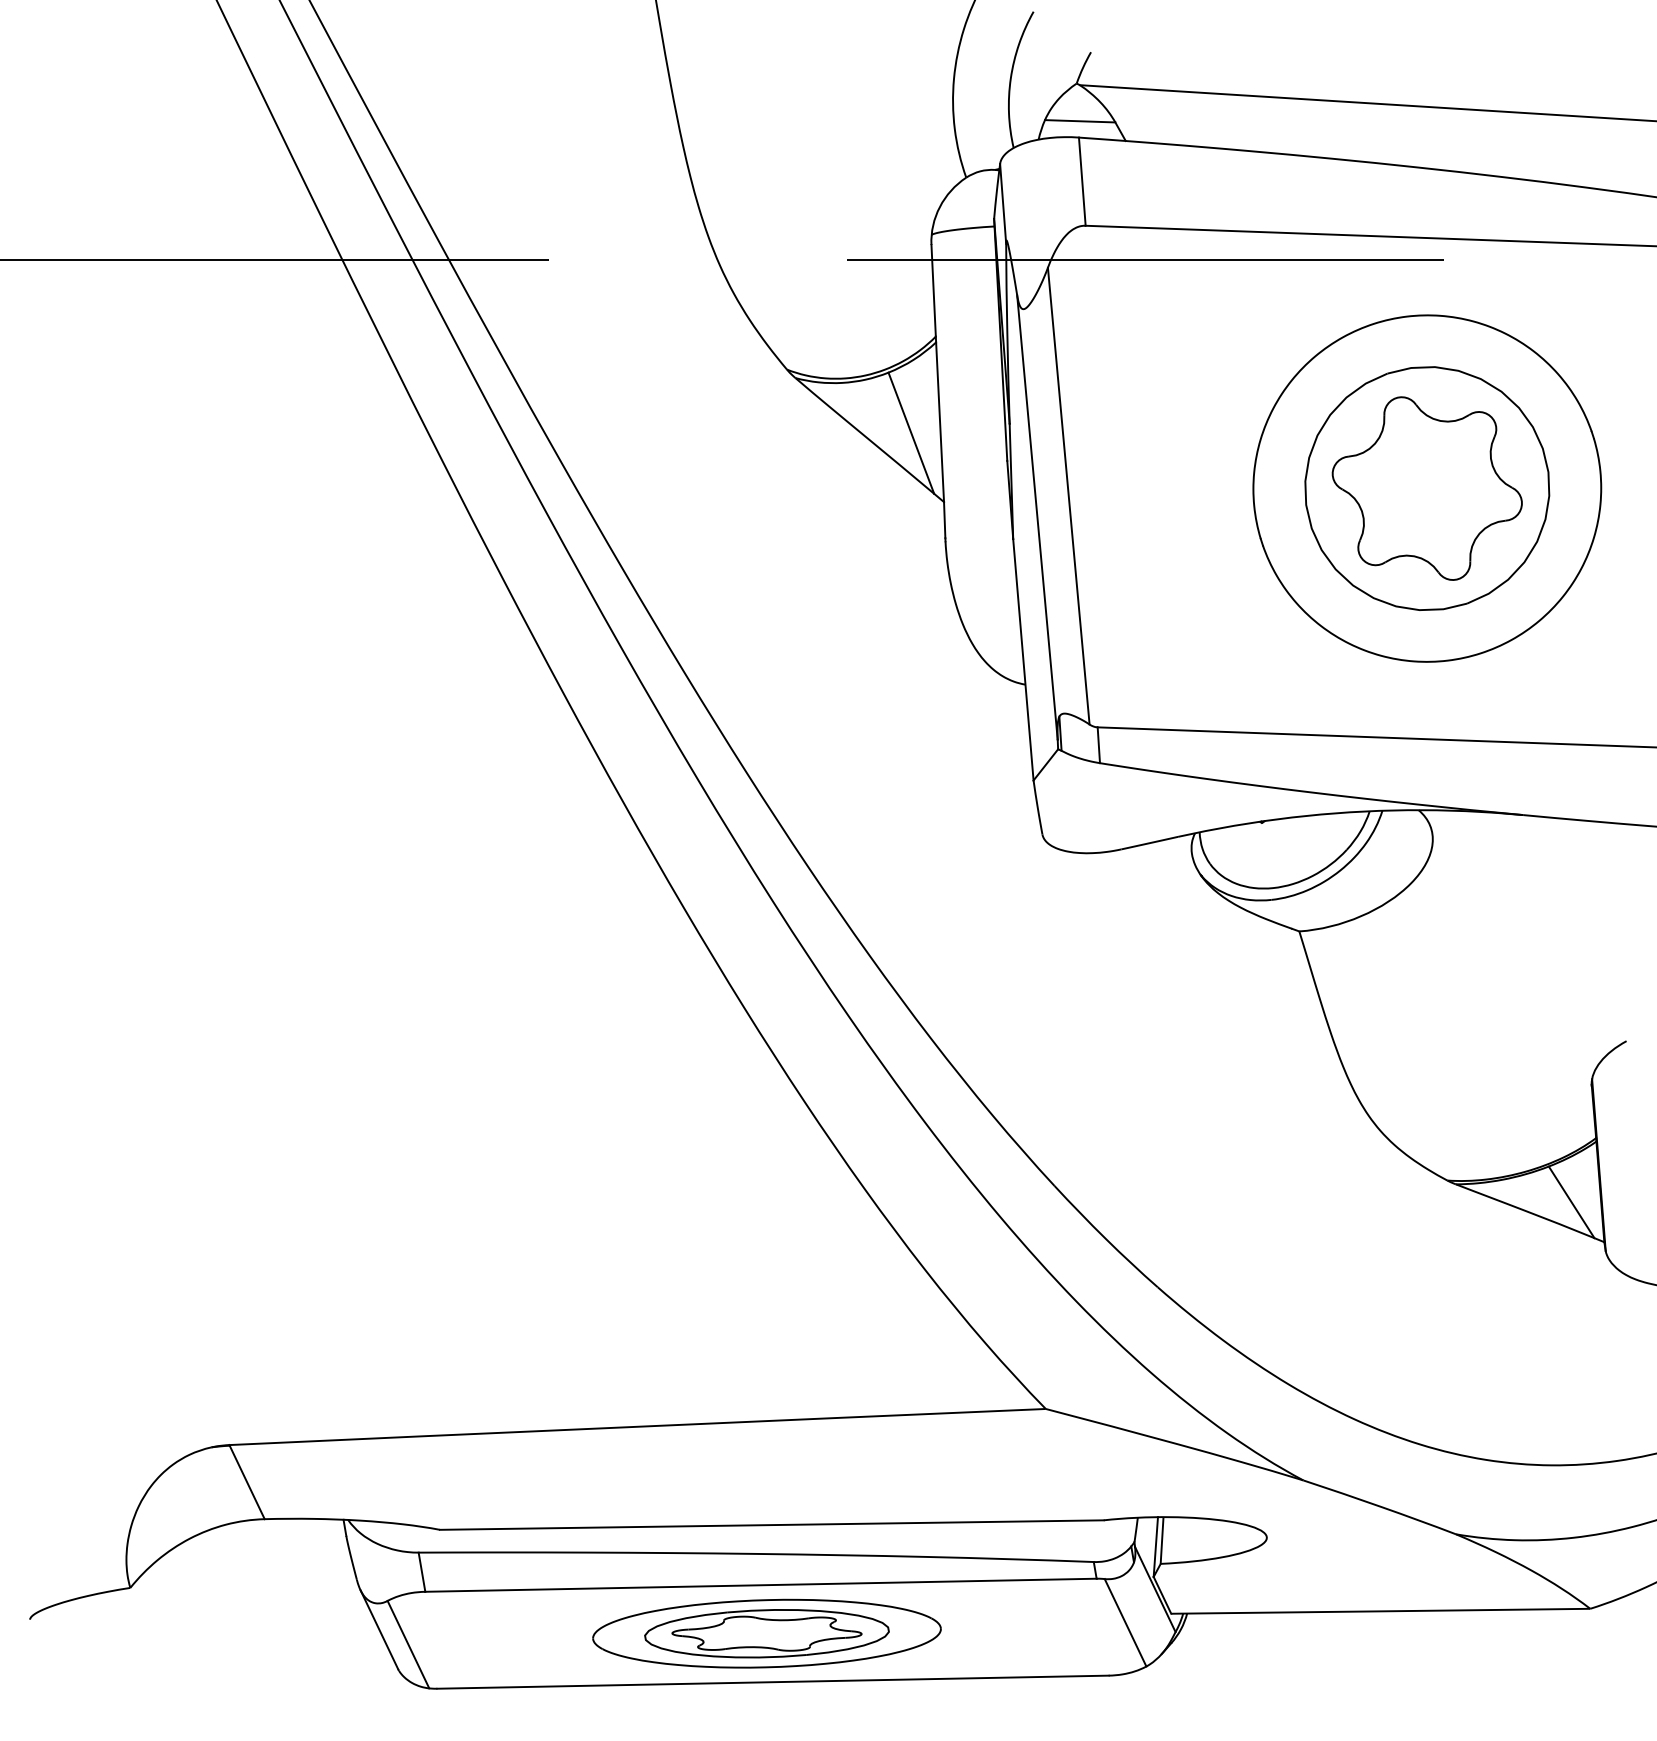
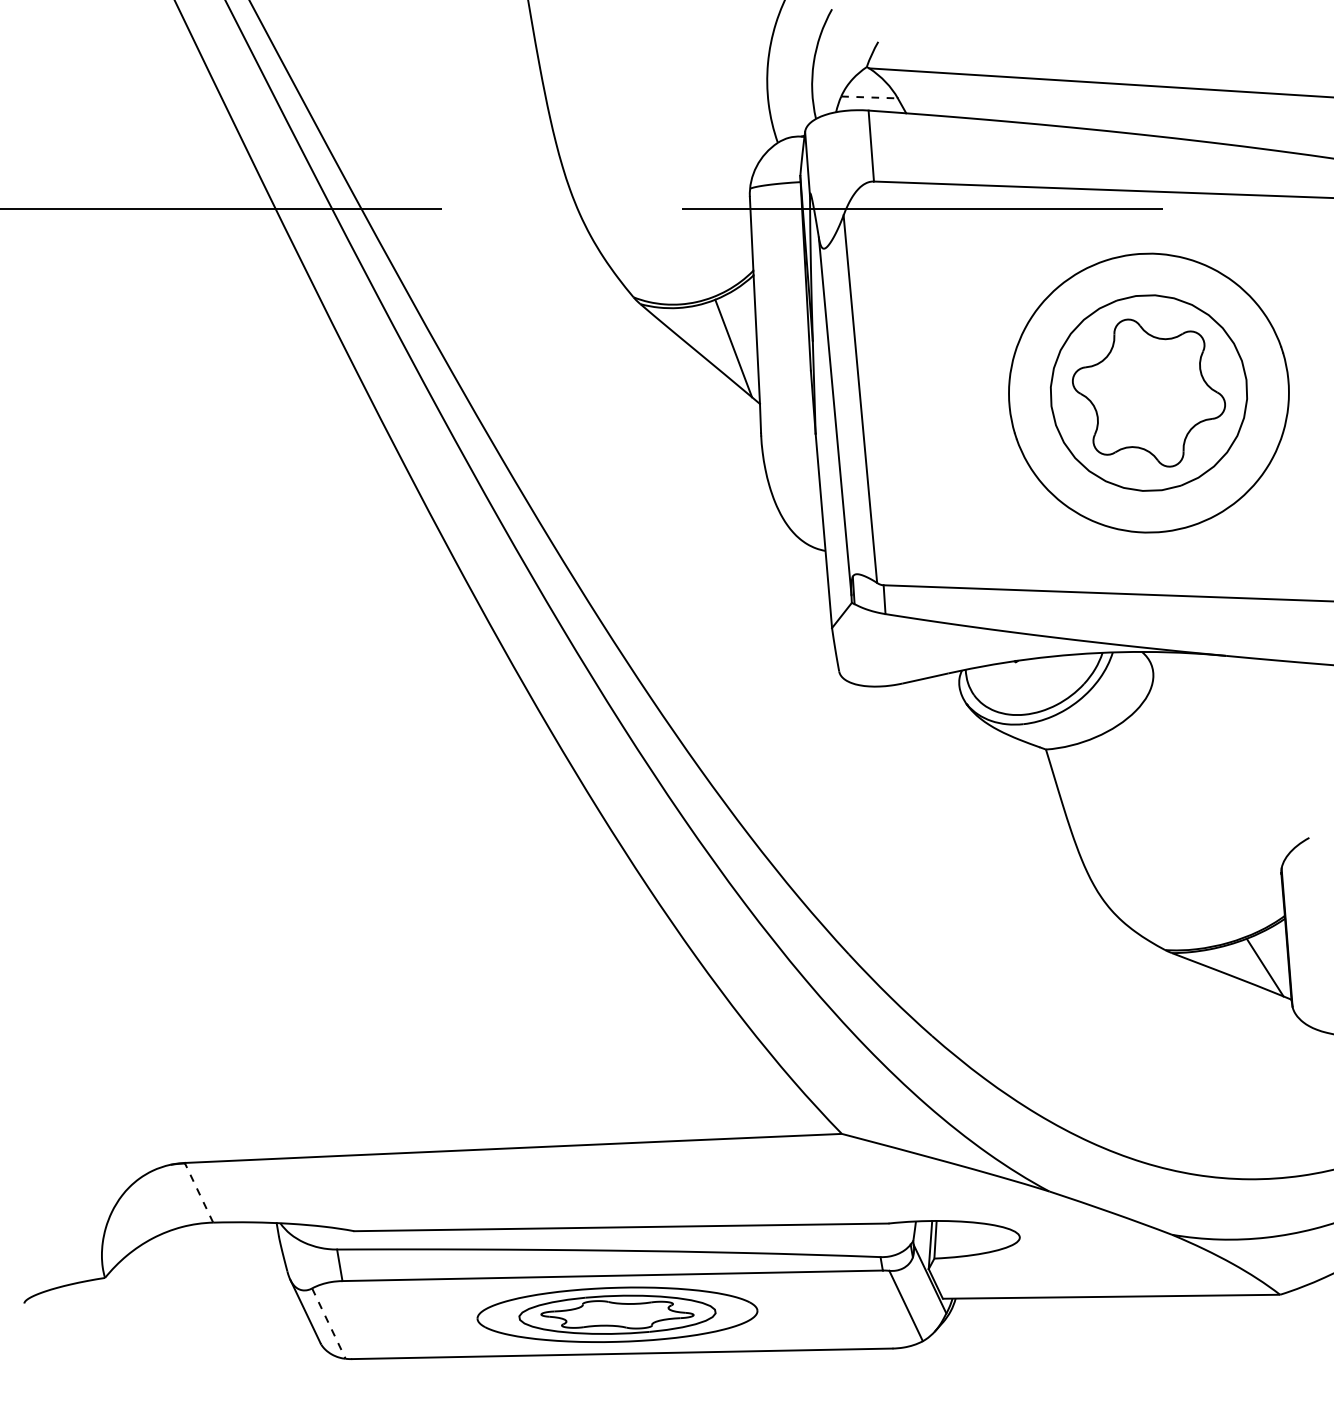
line: (1080, 121) -> (869, 97), solid -> dashed
line: (247, 1482) -> (199, 1193), solid -> dashed
line: (408, 1645) -> (328, 1324), solid -> dashed

